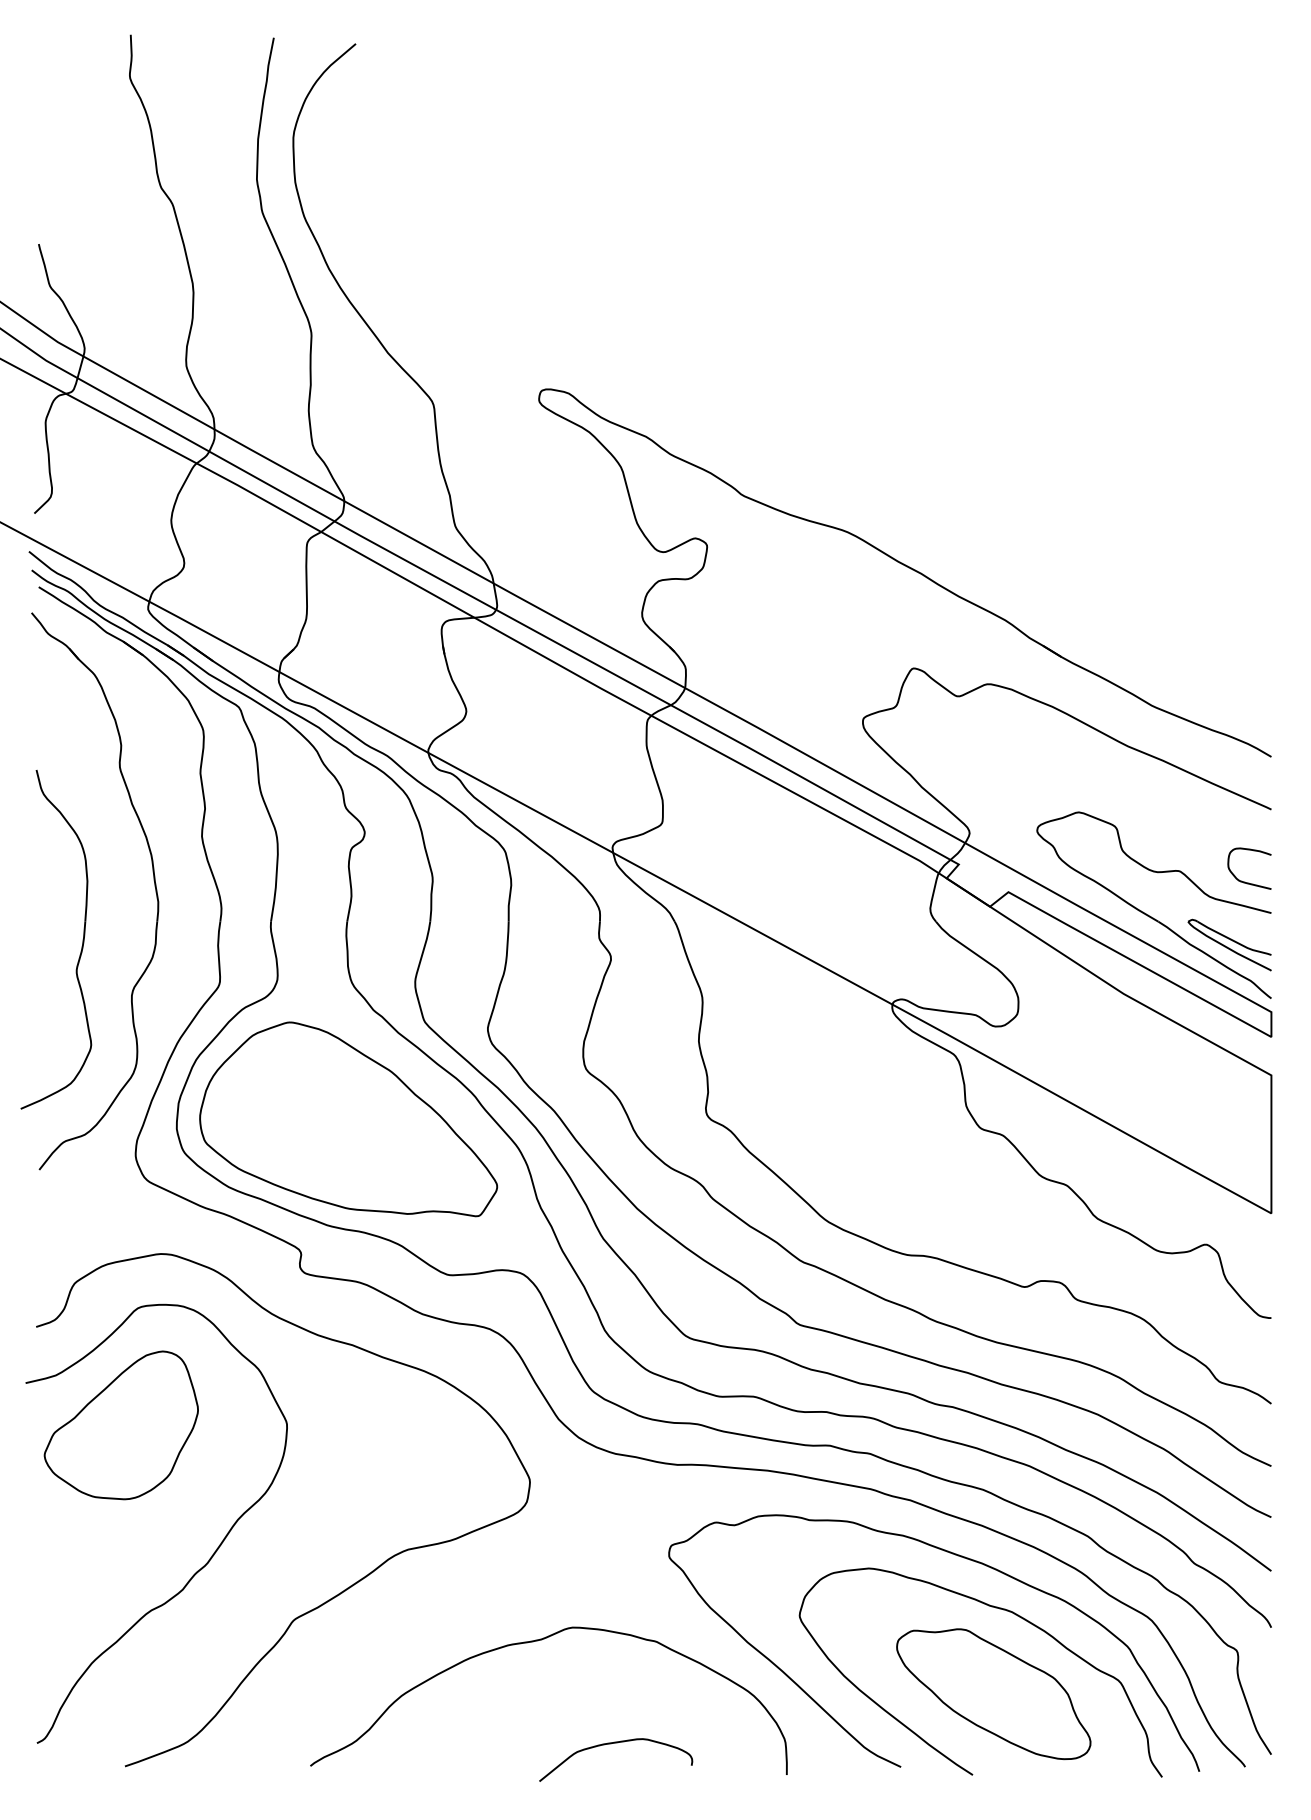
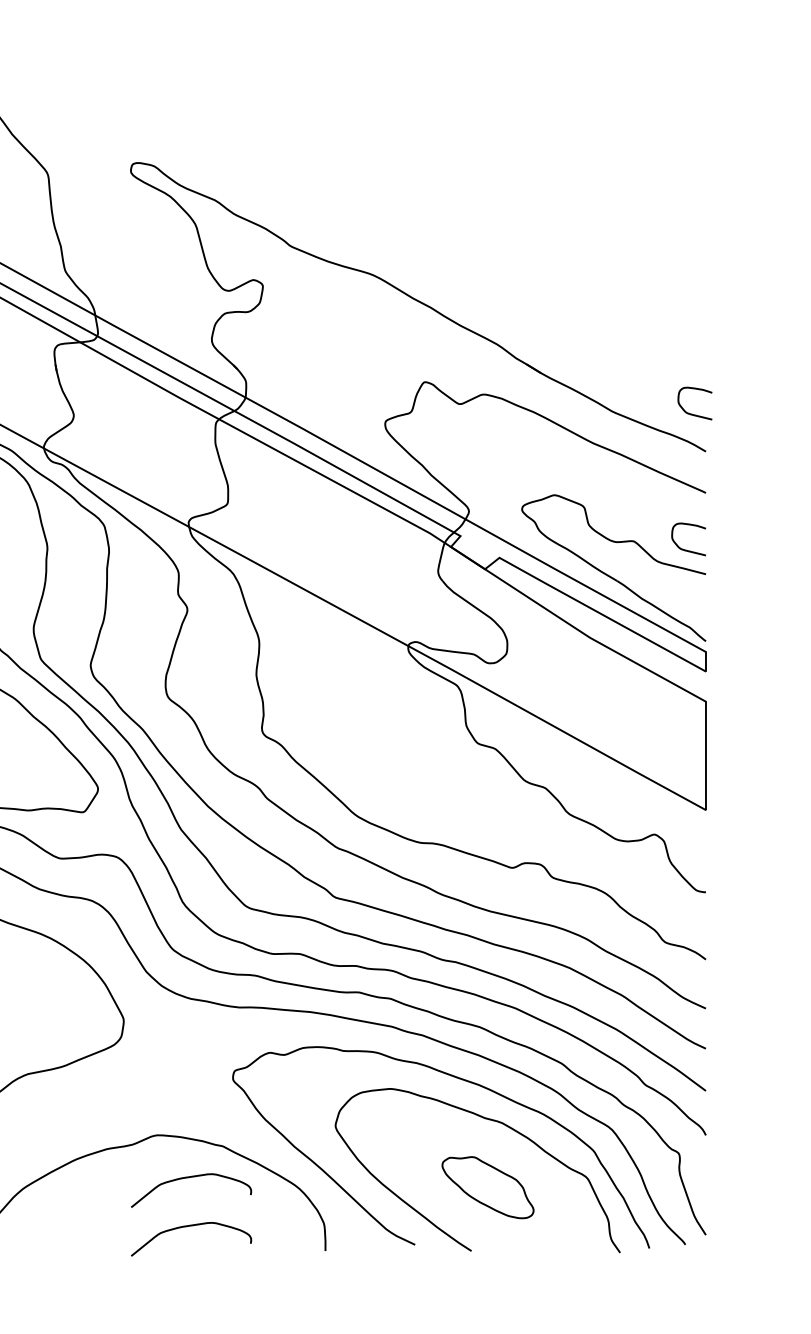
curve: (1253, 708) -> (691, 413), added
part: (1229, 944) -> (673, 598), removed
curve: (611, 1682) -> (187, 1178), added
part: (993, 1694) -> (487, 1187), size x0.6

